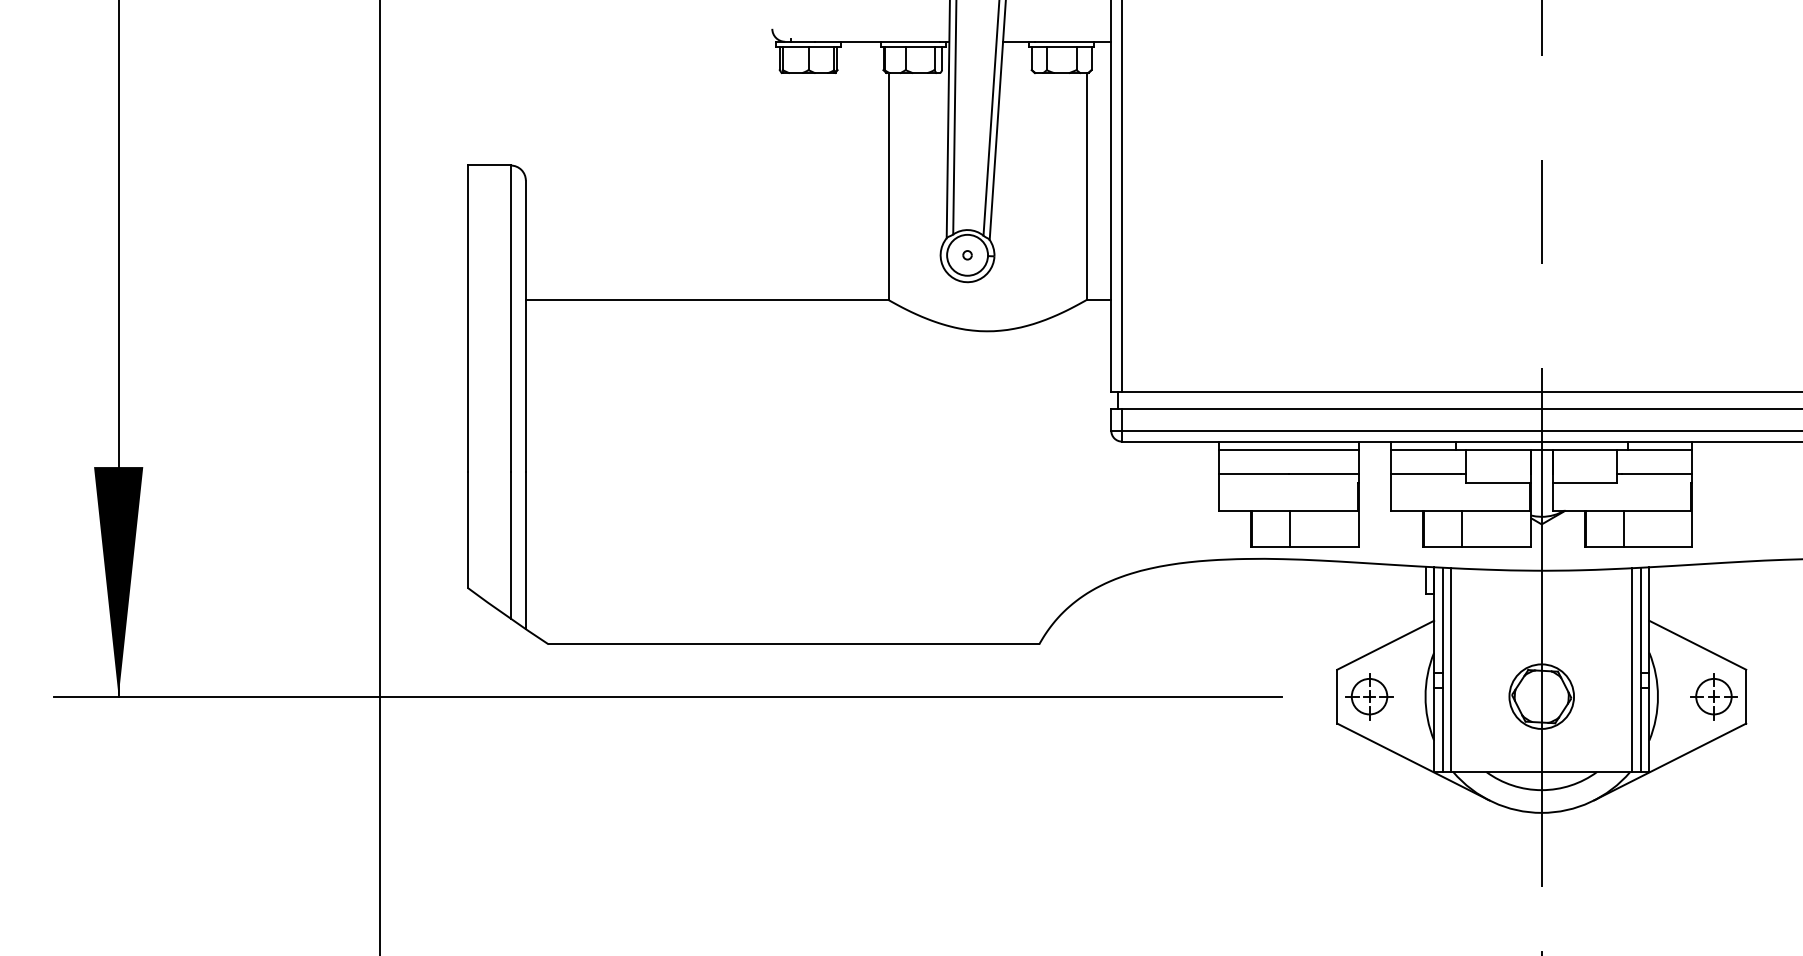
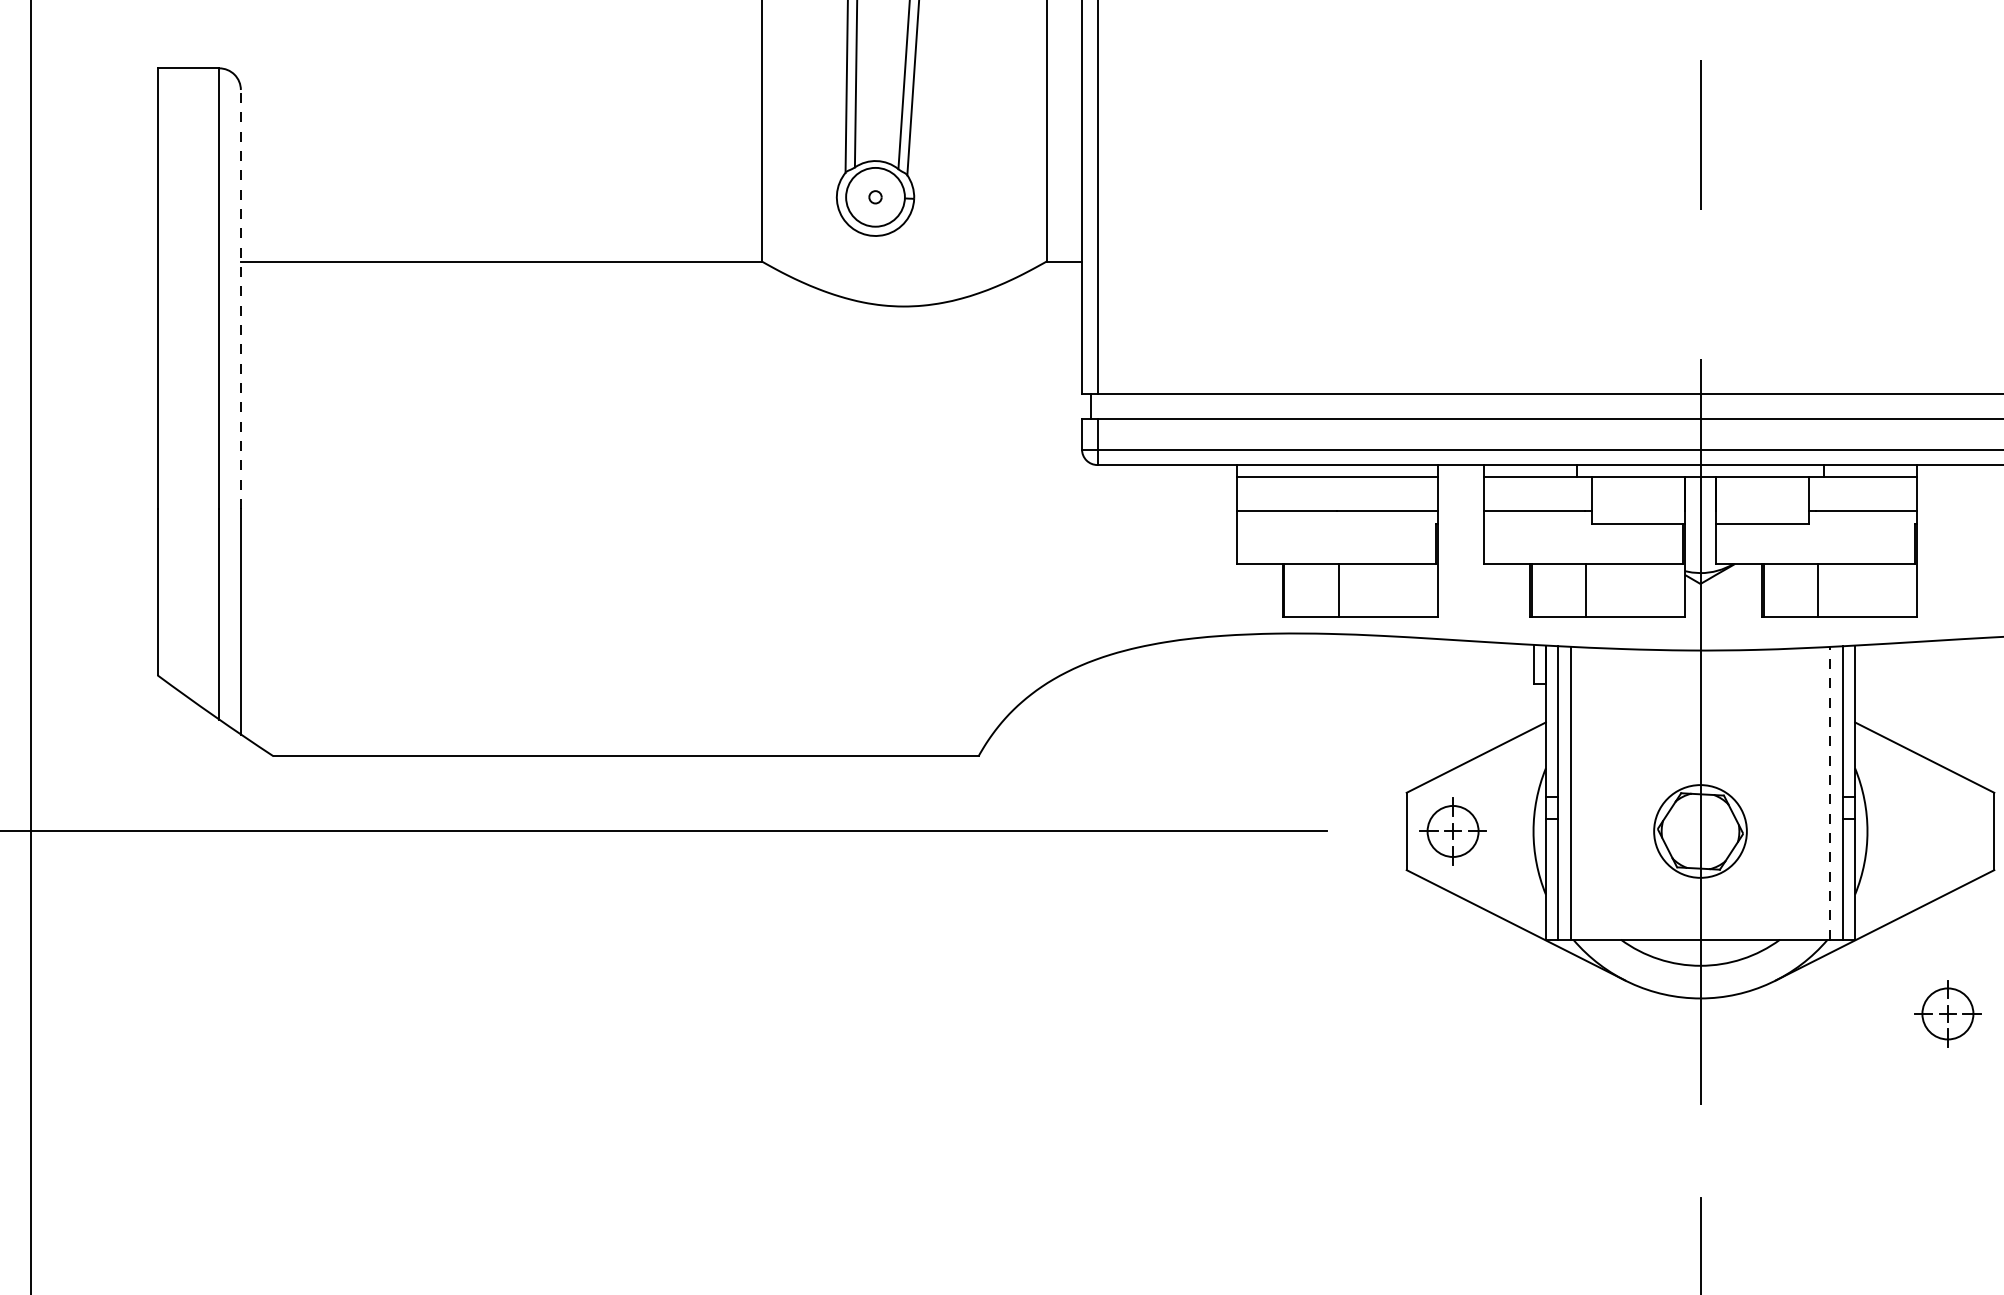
line: (525, 326) -> (240, 299), solid -> dashed
line: (1632, 670) -> (1830, 793), solid -> dashed
part: (1713, 696) -> (1947, 1013), moved

